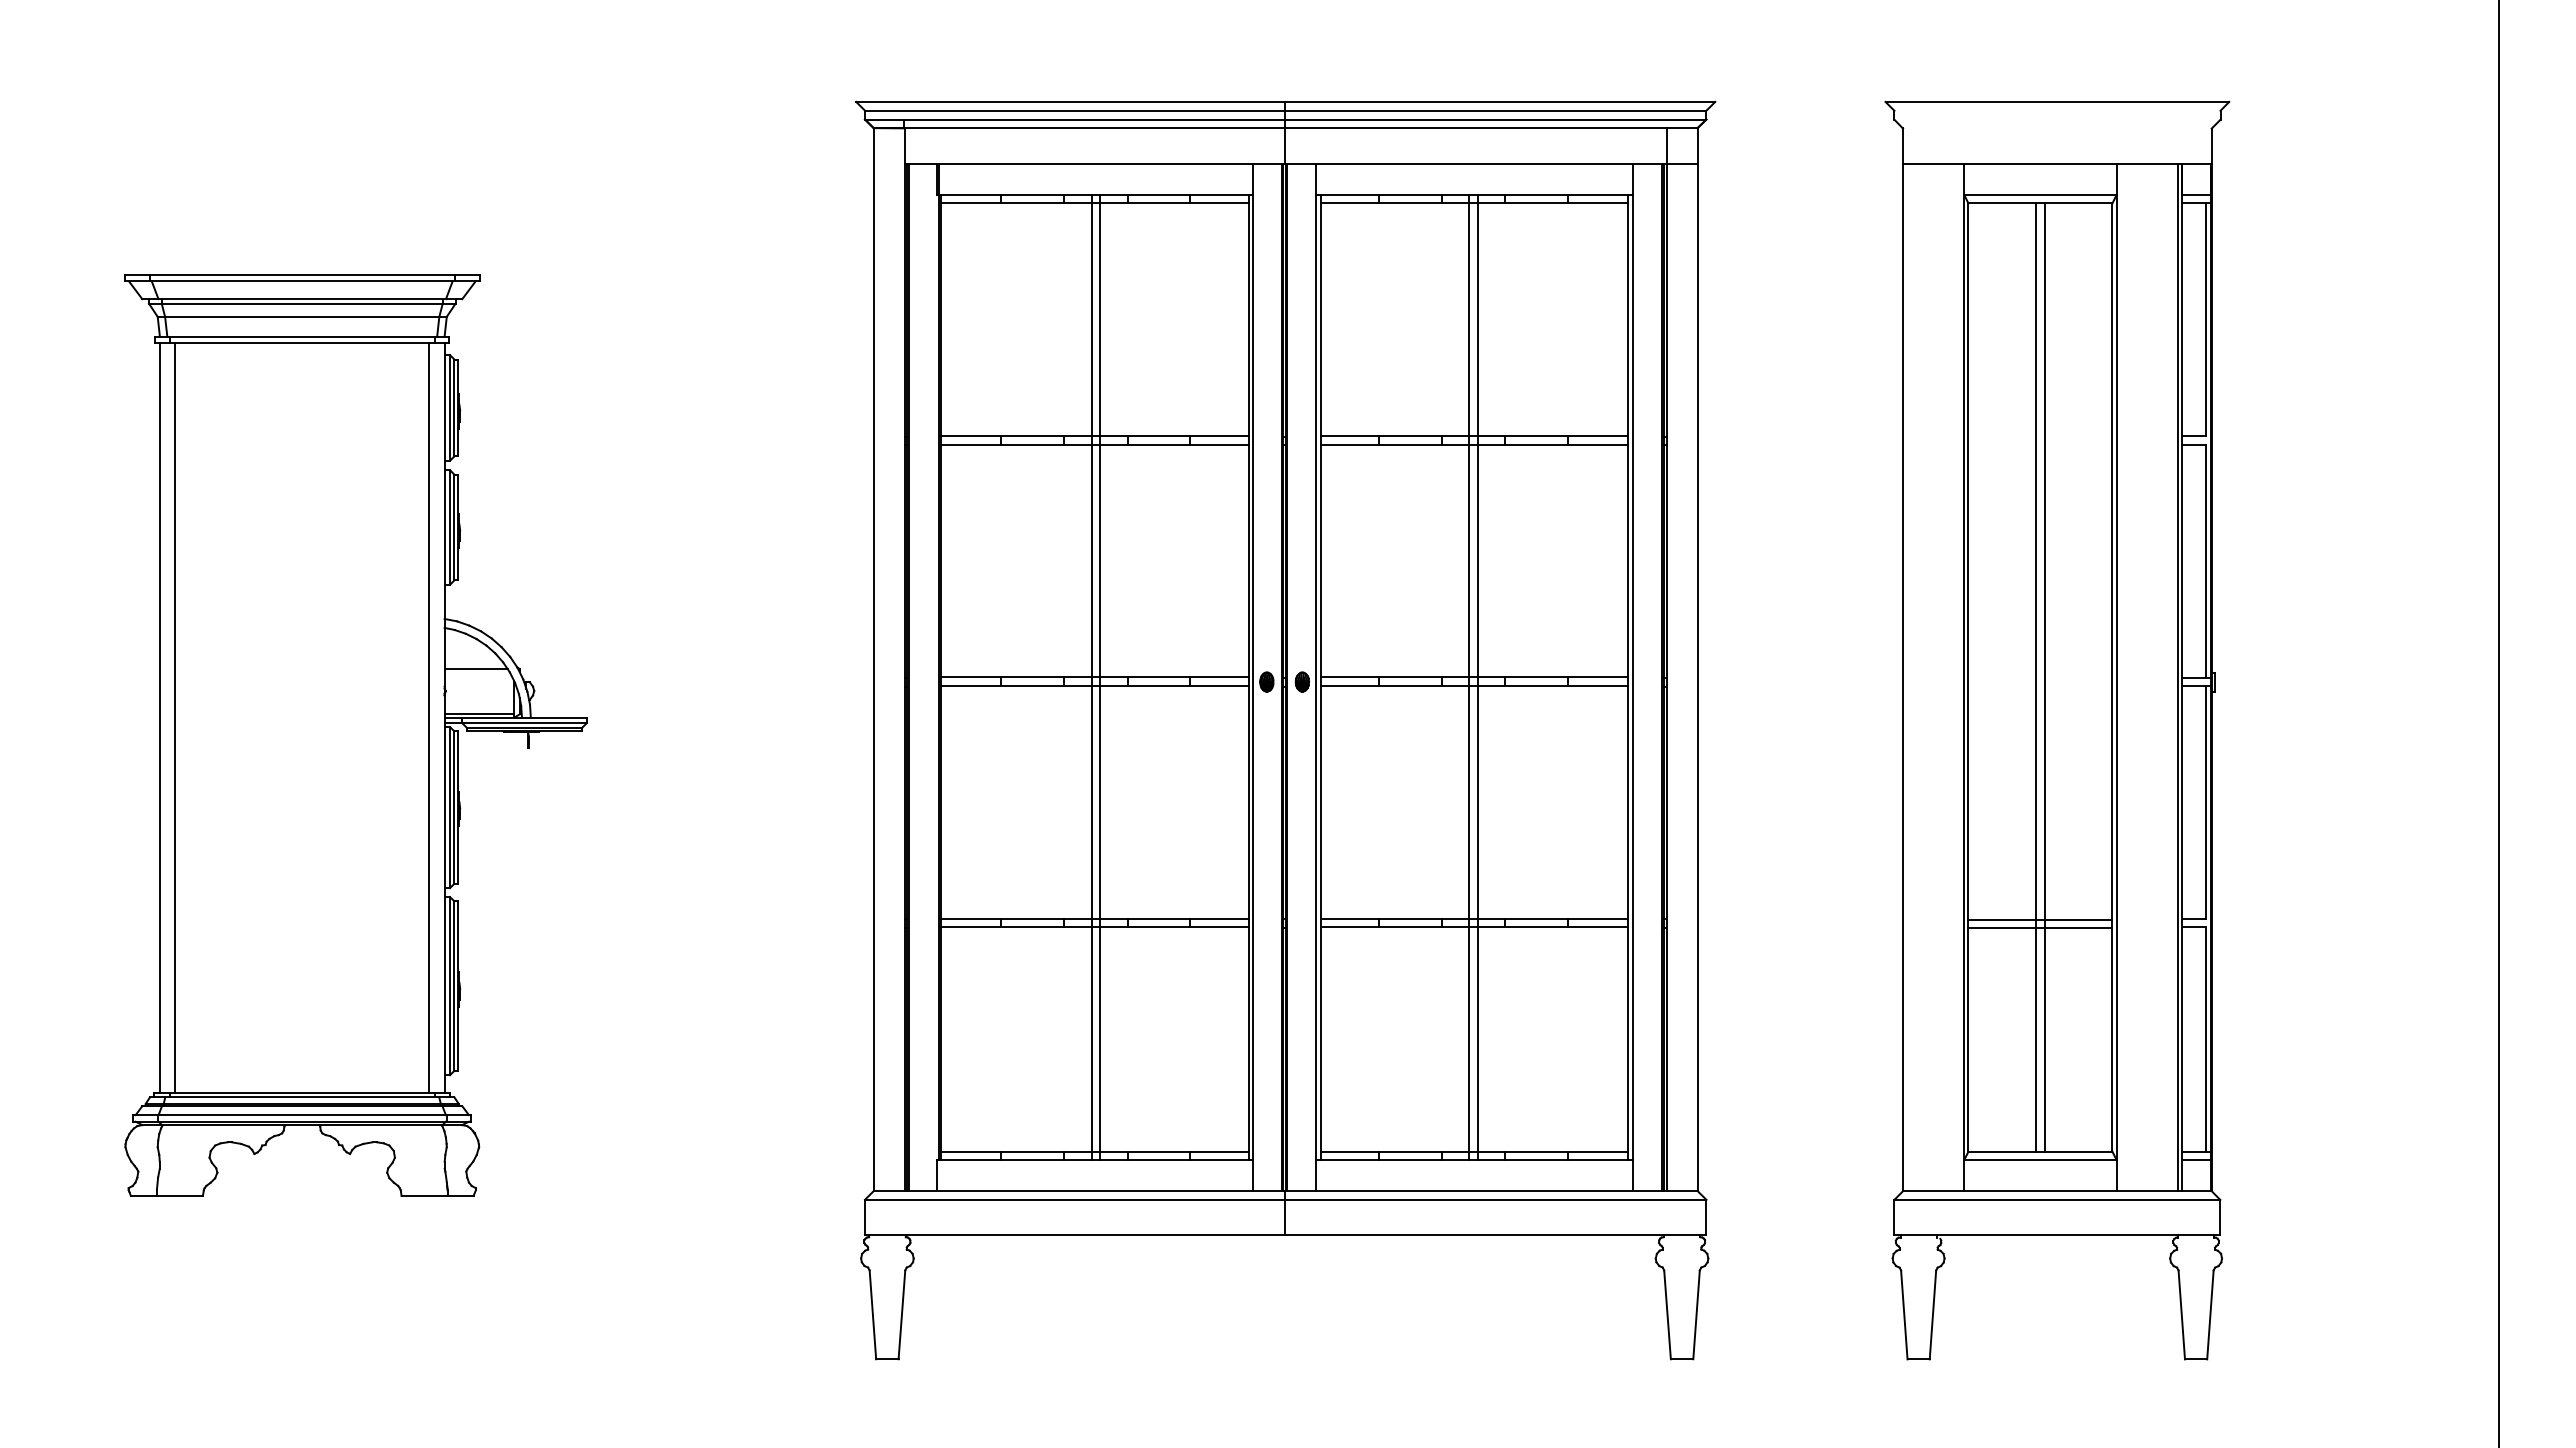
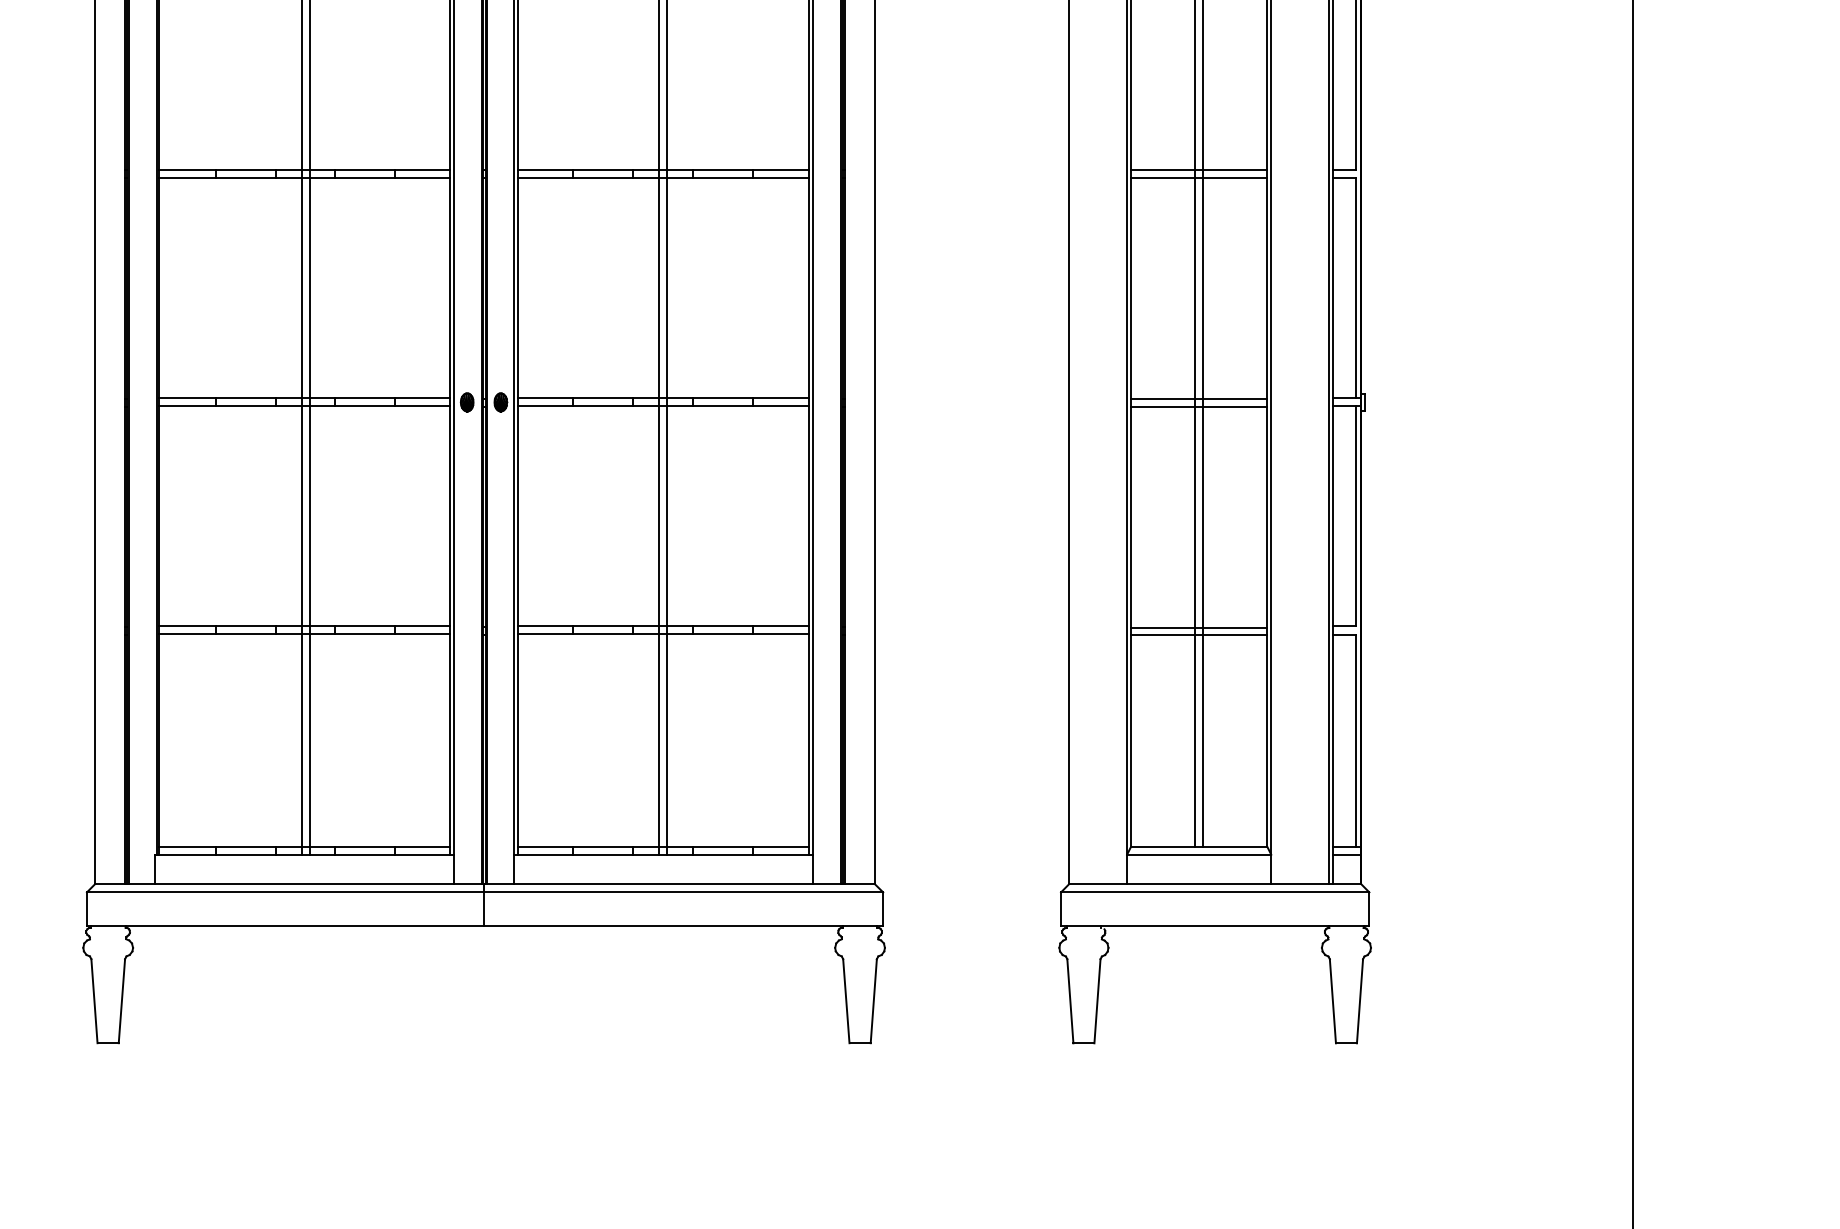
line: (2040, 436) -> (1199, 170), added
line: (2040, 445) -> (1199, 178), added
line: (2040, 678) -> (1199, 399), added
line: (2040, 686) -> (1199, 406), added

